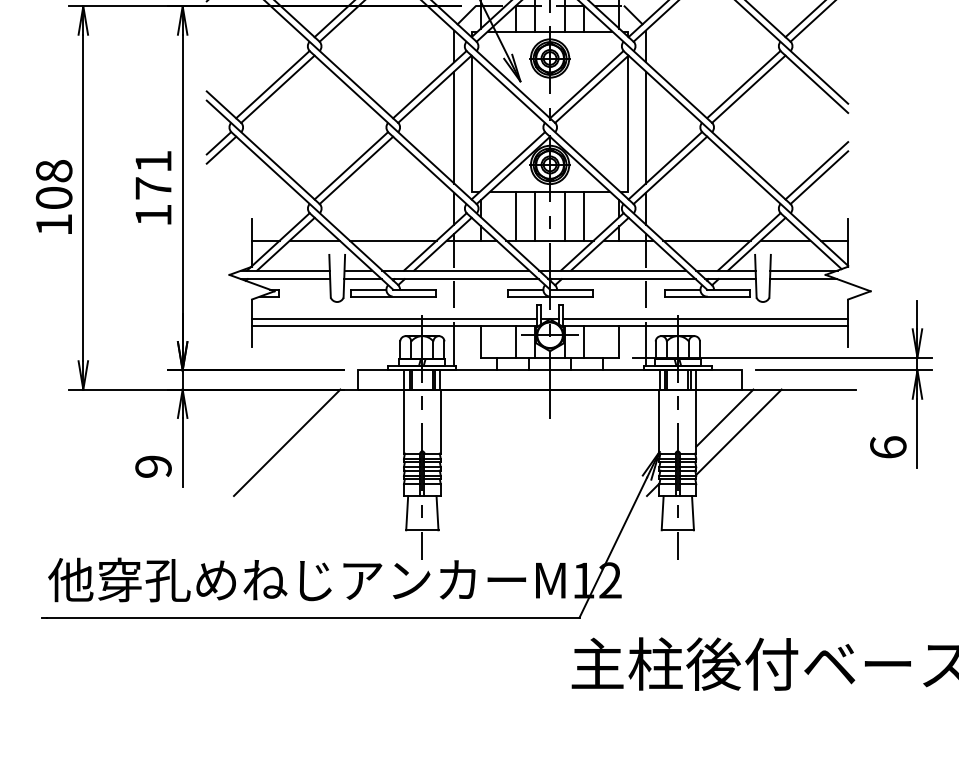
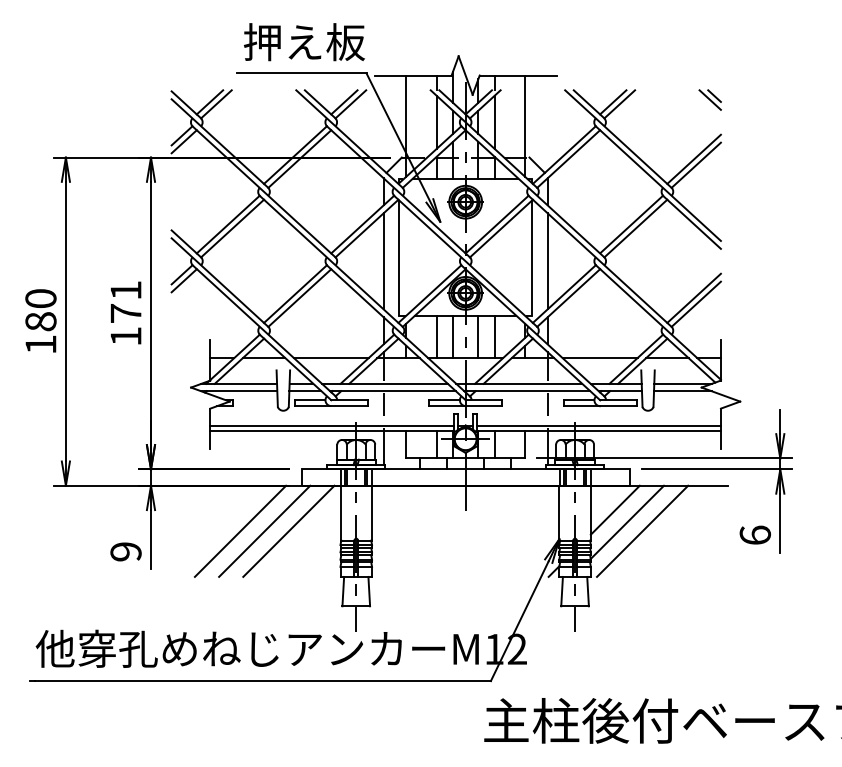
text: (53, 184) -> (40, 310), 108 -> 180
line: (315, 441) -> (264, 530), added
line: (343, 441) -> (288, 530), added
line: (756, 441) -> (642, 530), added

